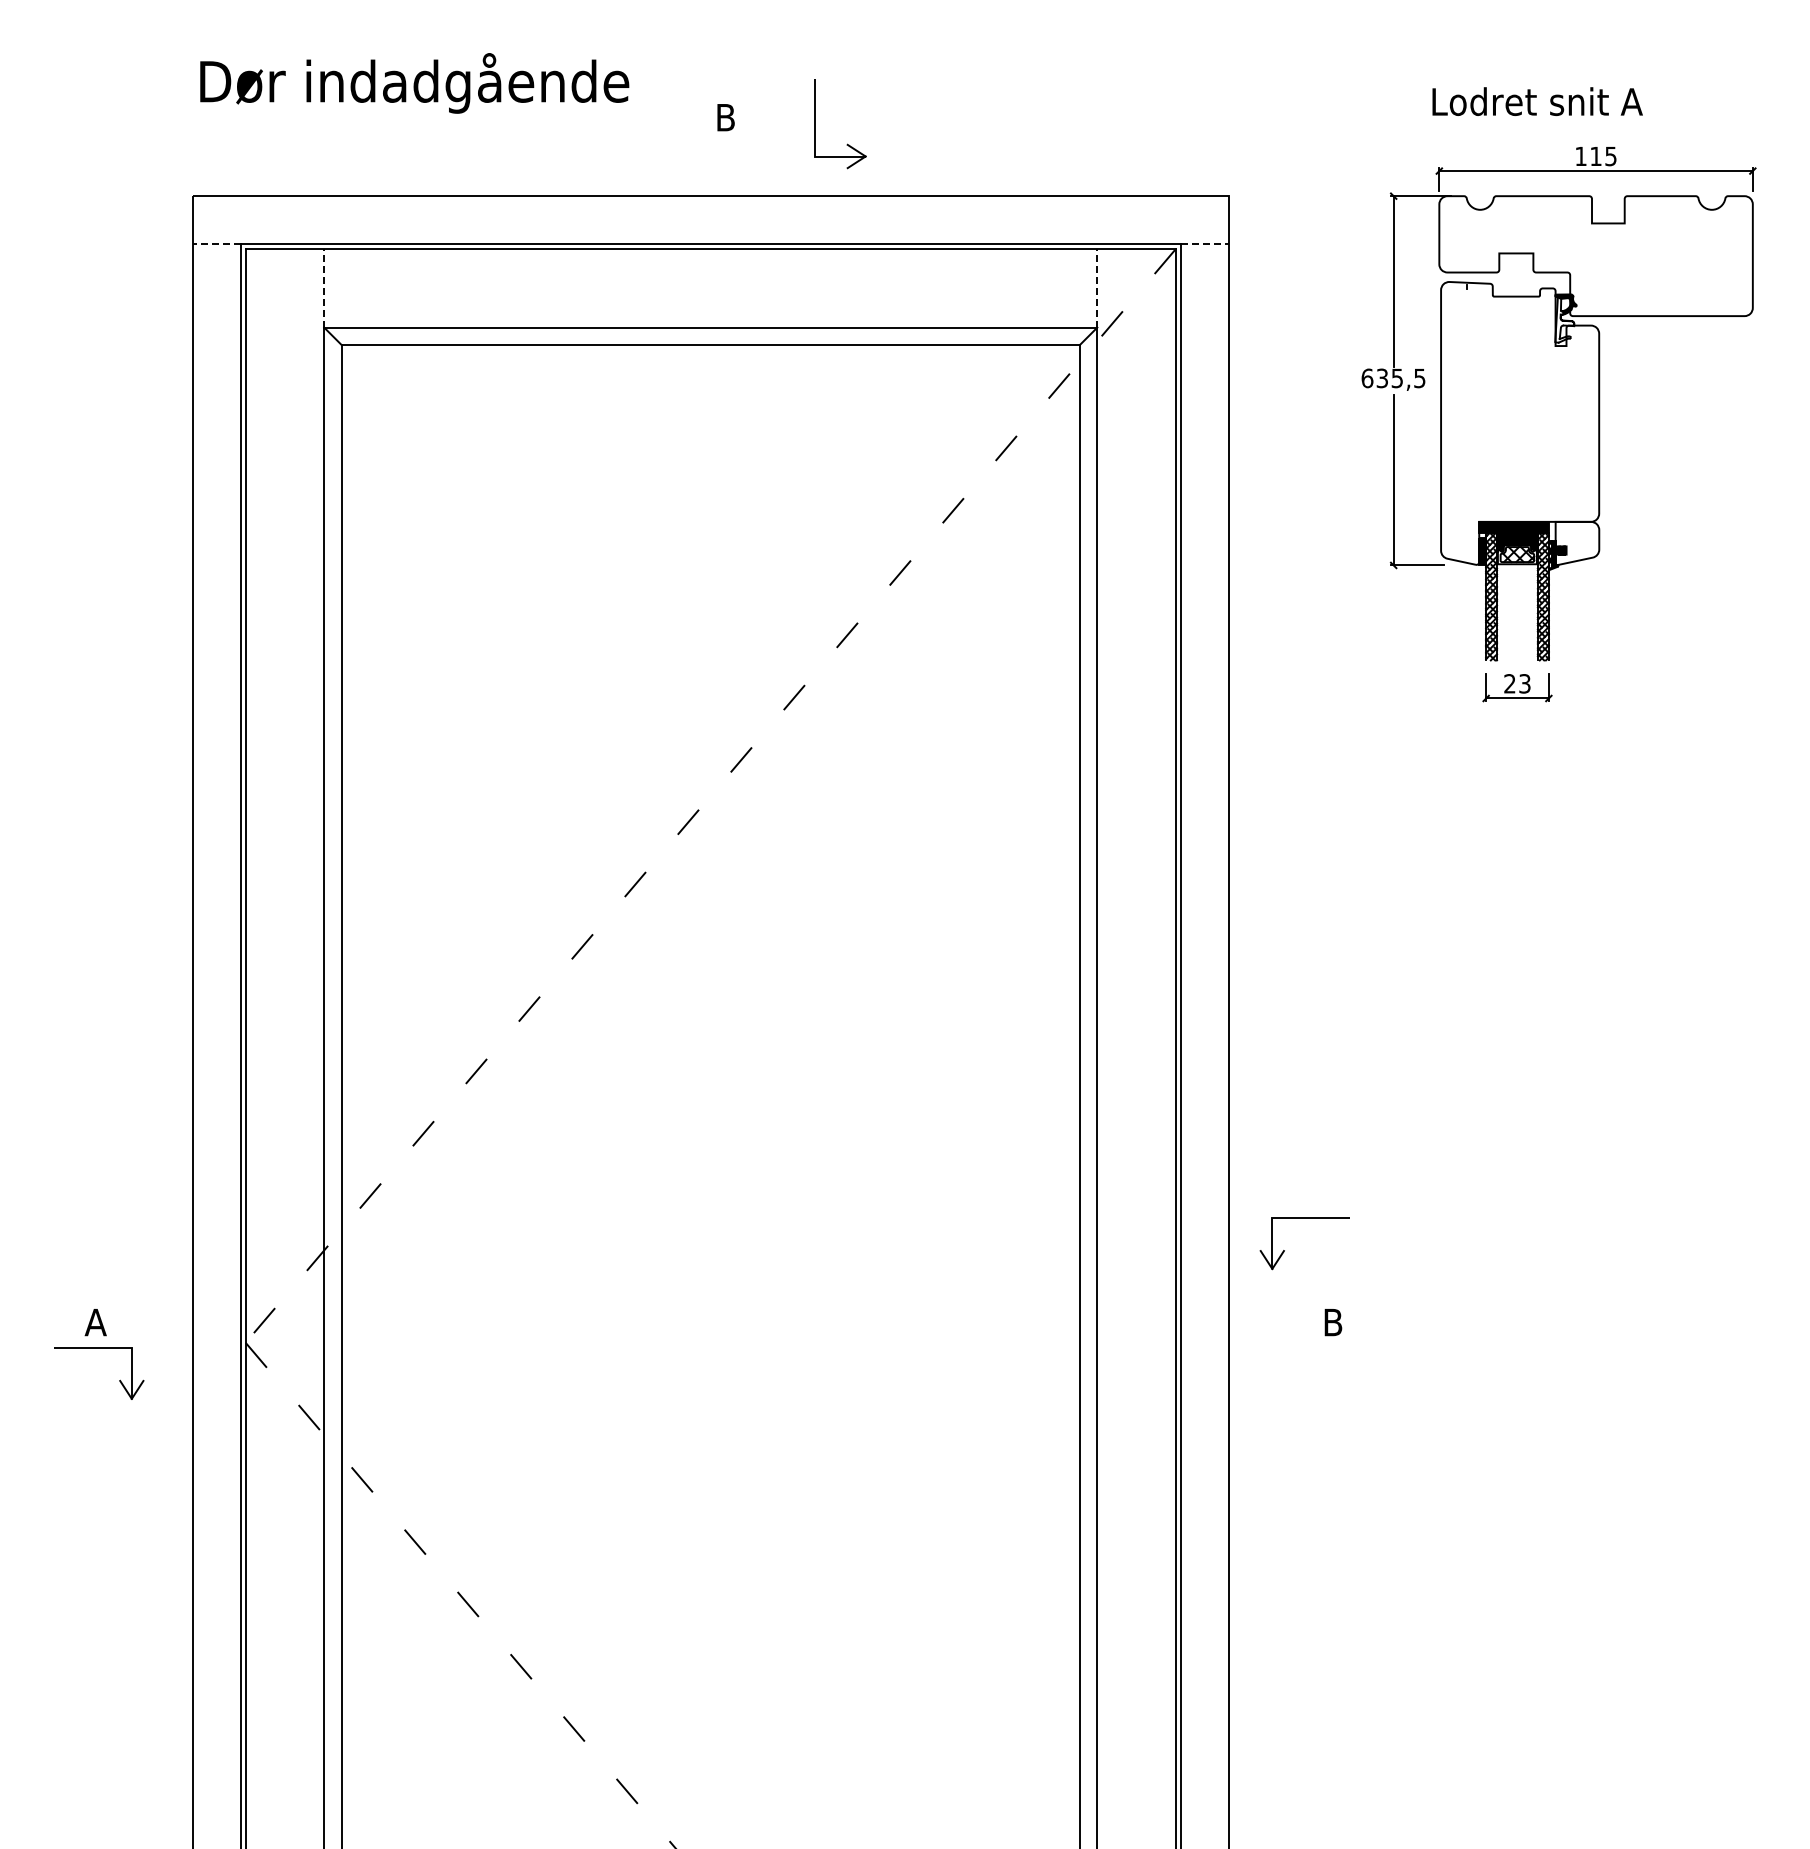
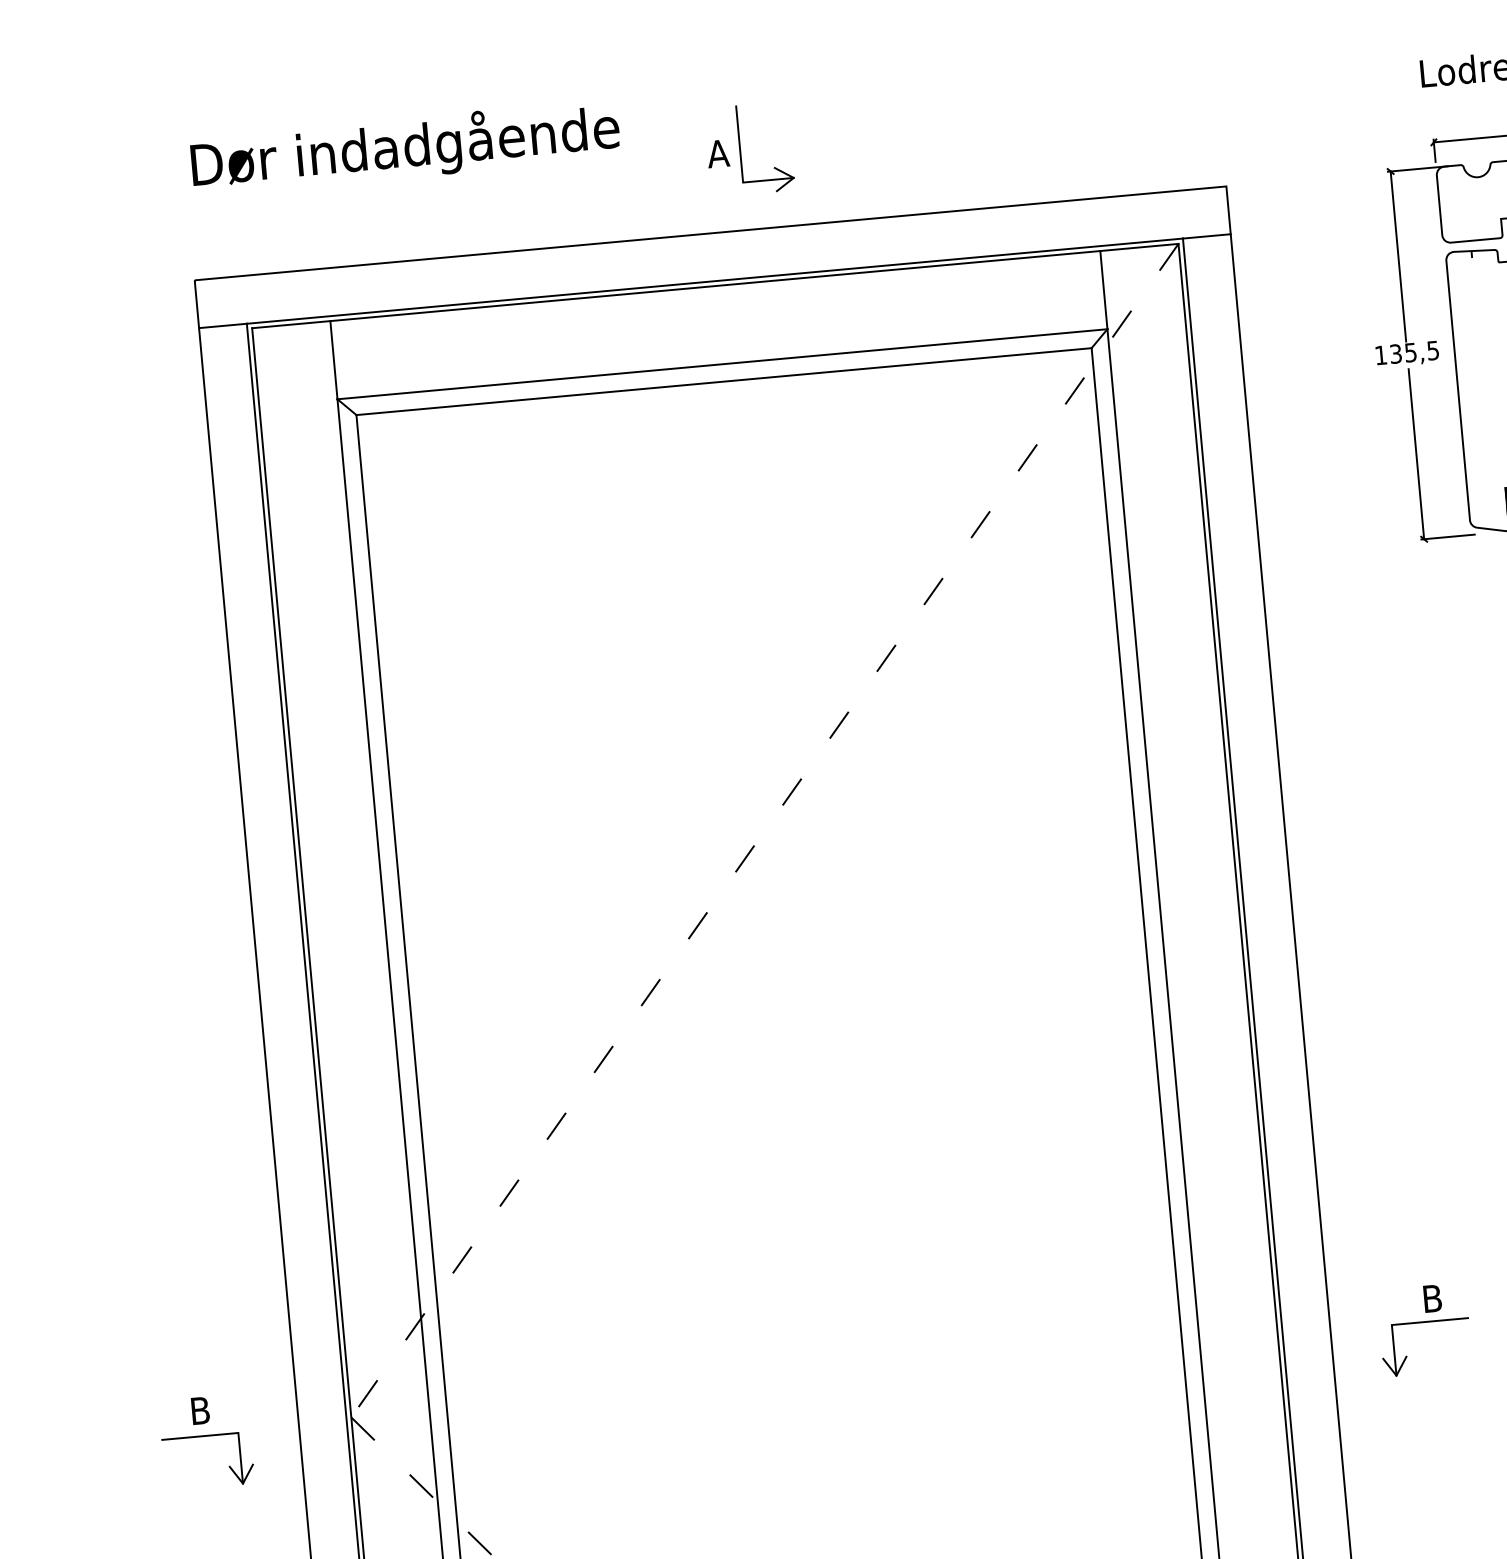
text: (725, 117) -> (718, 153), B -> A
part: (847, 143) -> (774, 166), moved
line: (216, 244) -> (222, 326), dashed -> solid
line: (1204, 244) -> (1206, 236), dashed -> solid
line: (324, 287) -> (334, 359), dashed -> solid
line: (1097, 287) -> (1103, 289), dashed -> solid
text: (1367, 378) -> (1381, 355), 635,5 -> 135,5
part: (1284, 1250) -> (1406, 1356), moved
text: (95, 1322) -> (199, 1410), A -> B

